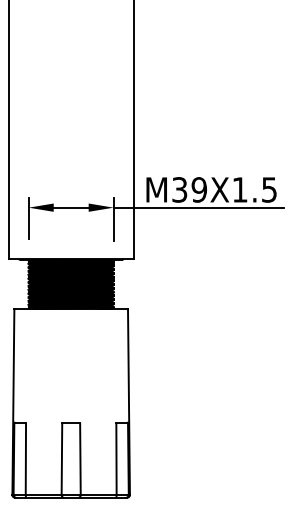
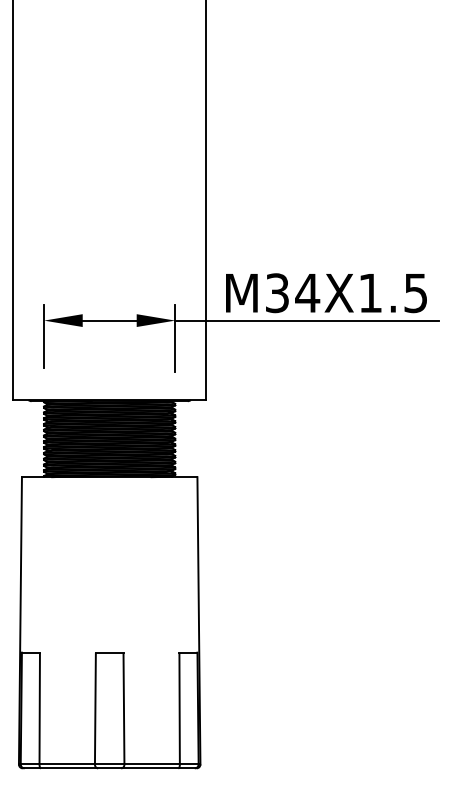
text: (199, 189) -> (307, 292), M39X1.5 -> M34X1.5

